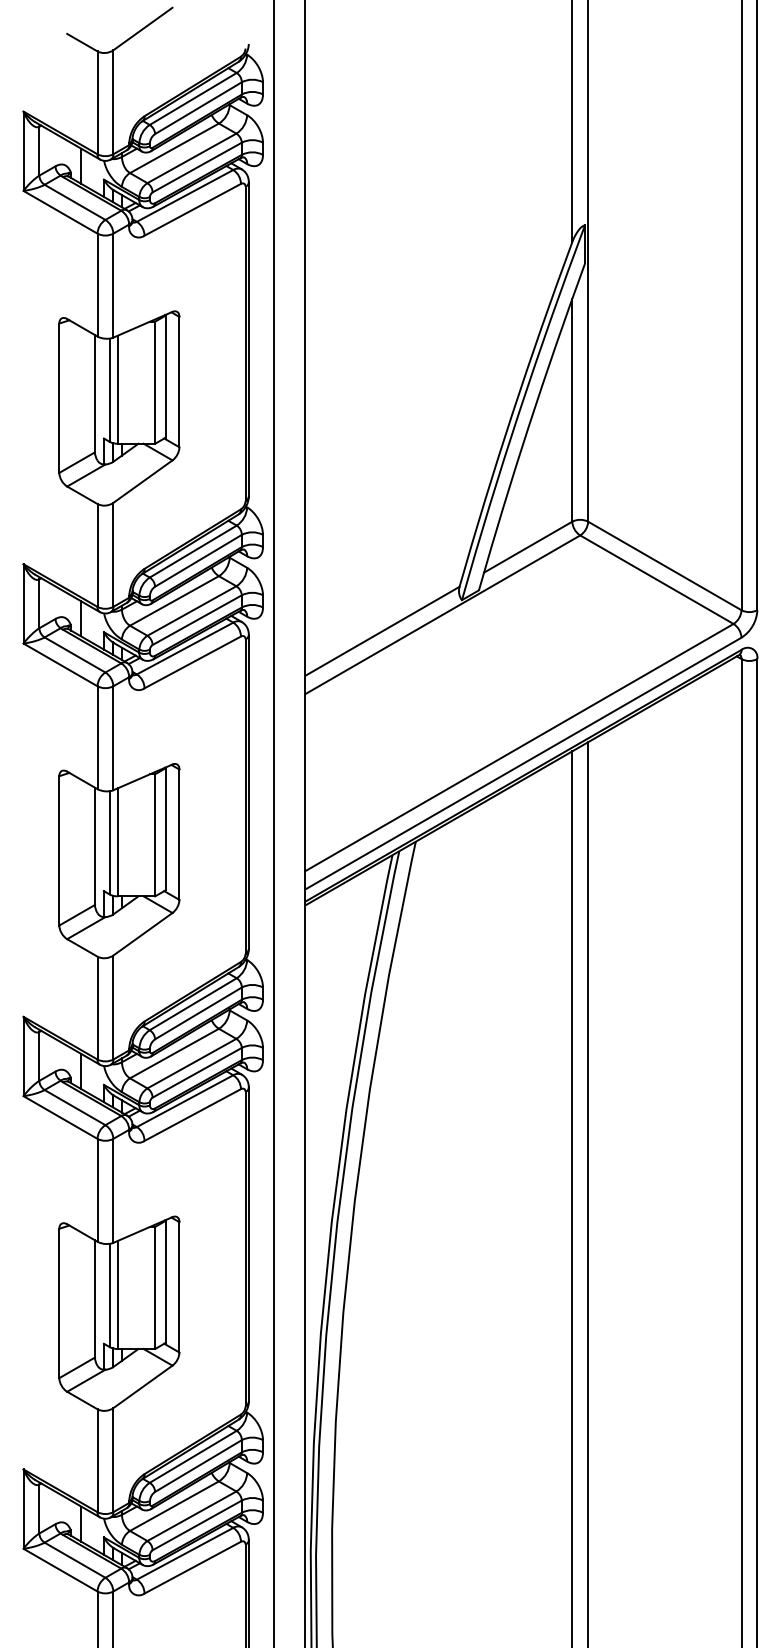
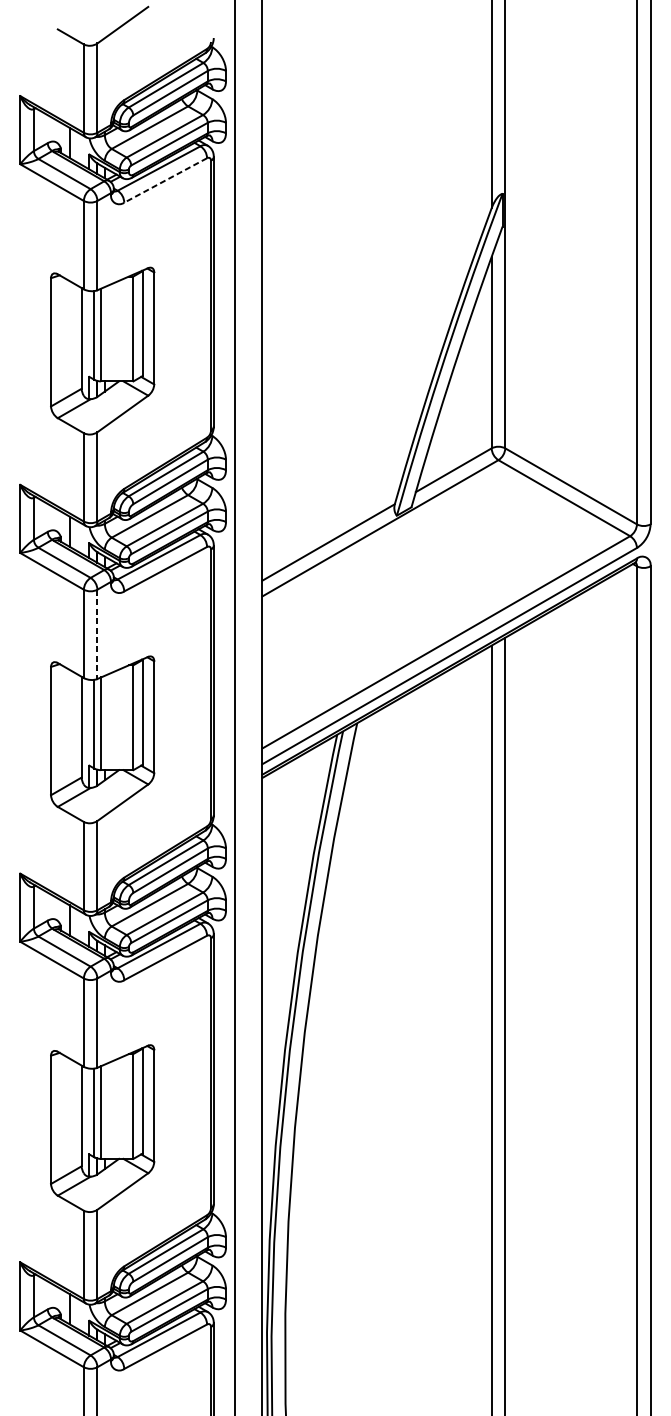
line: (192, 209) -> (165, 180), solid -> dashed
line: (113, 738) -> (97, 634), solid -> dashed

